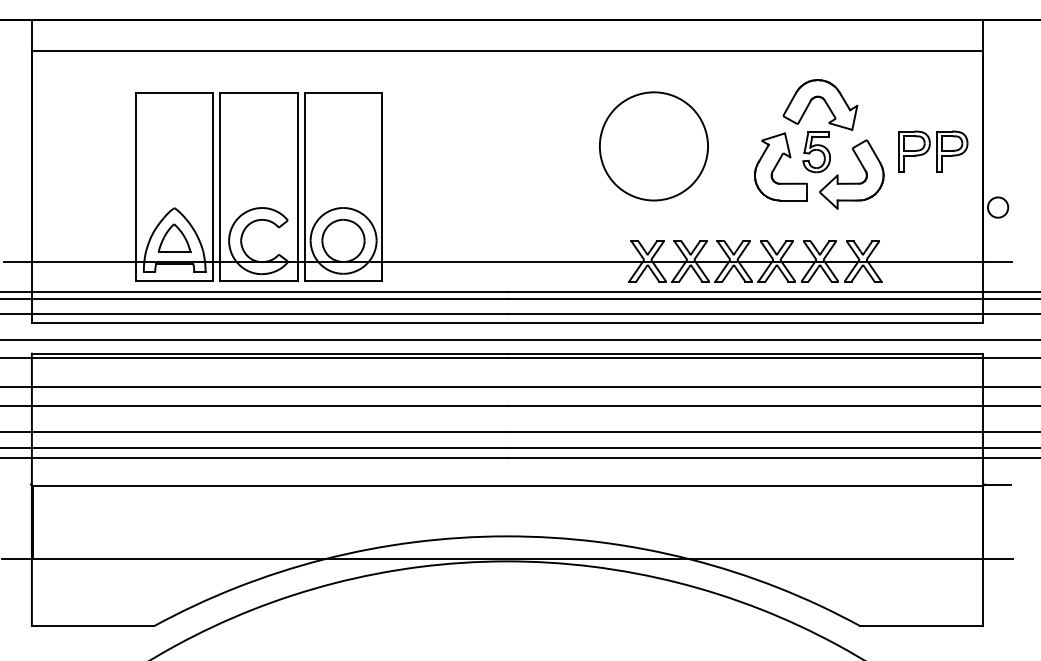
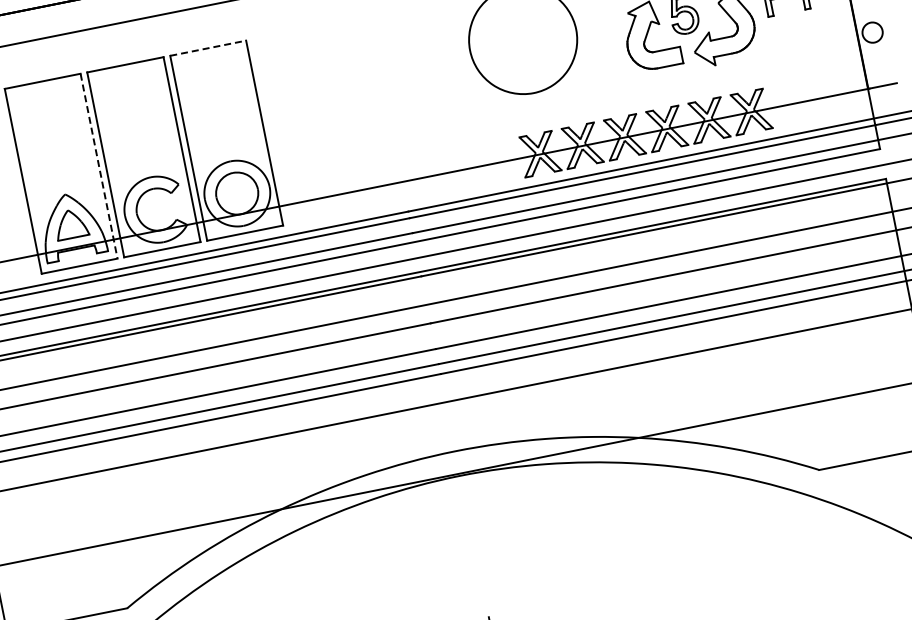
line: (343, 92) -> (208, 48), solid -> dashed
line: (213, 187) -> (99, 166), solid -> dashed

